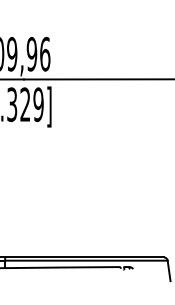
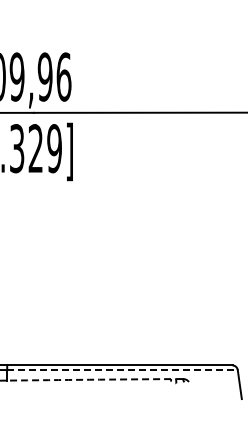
line: (86, 261) -> (122, 370), solid -> dashed
arc: (63, 267) -> (89, 379), solid -> dashed

